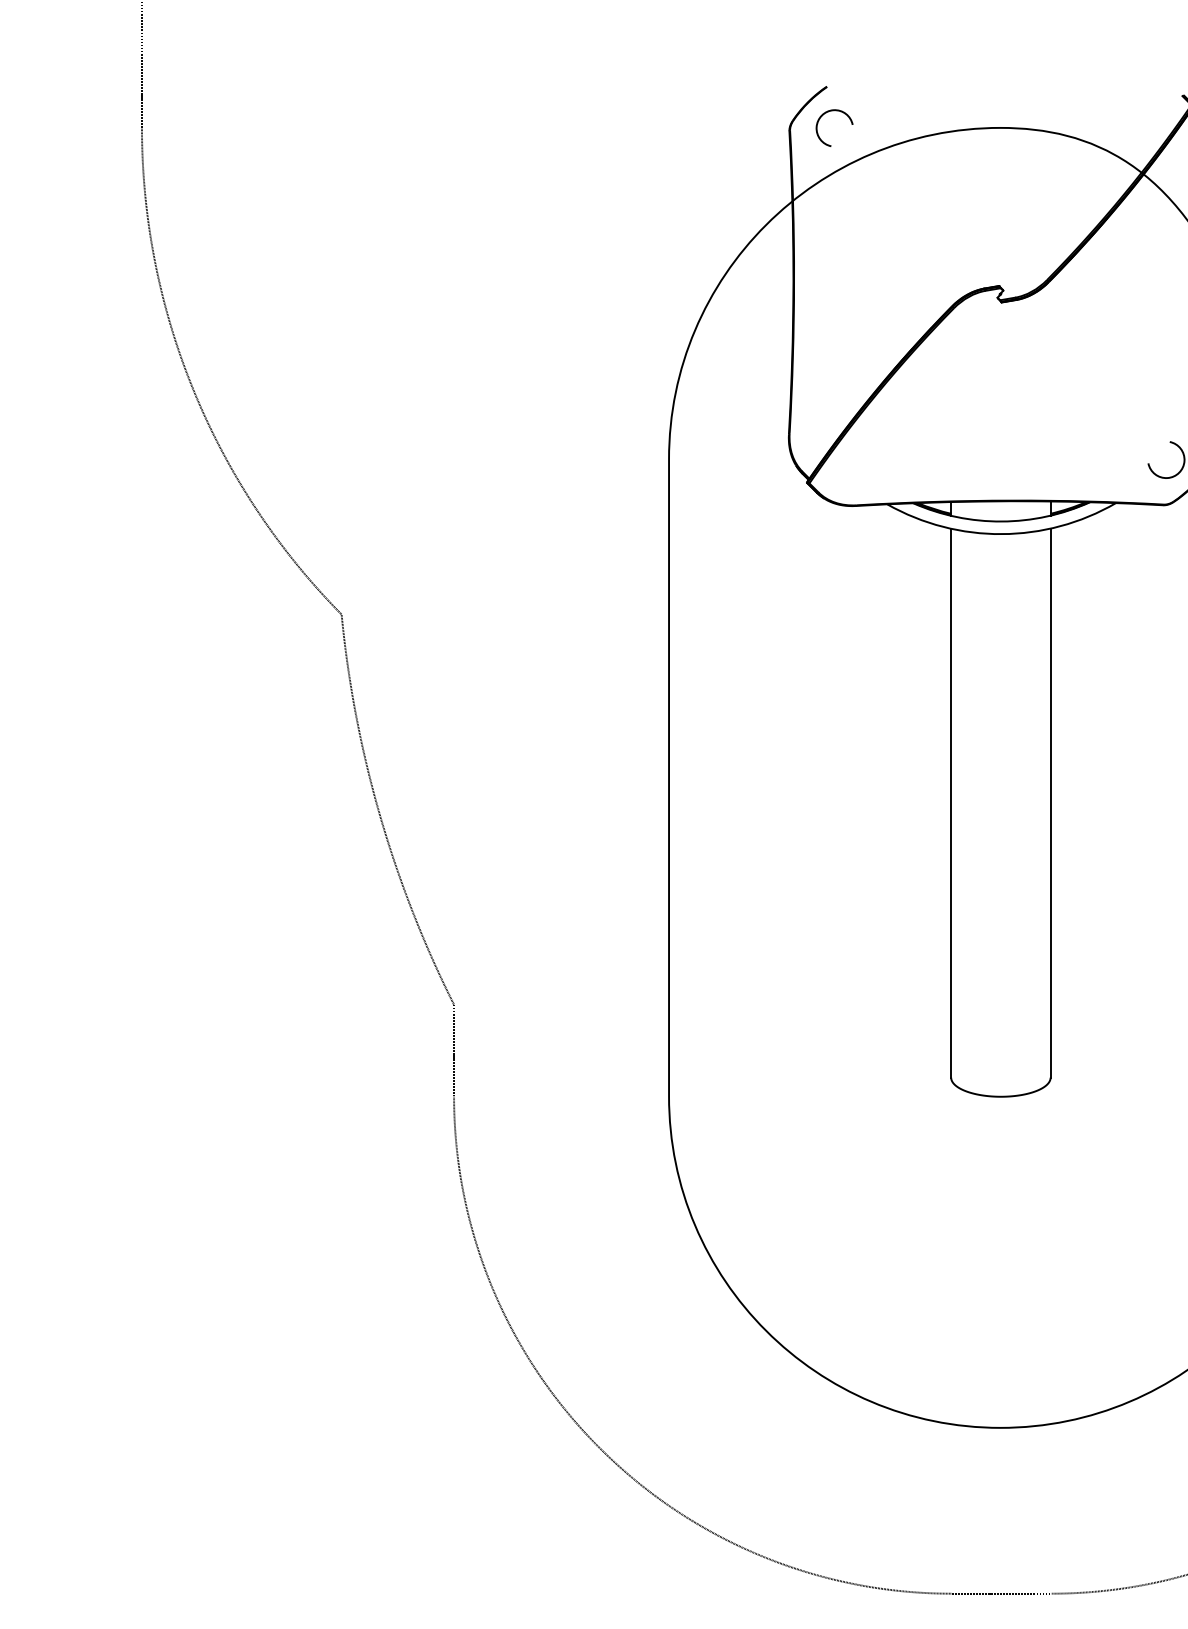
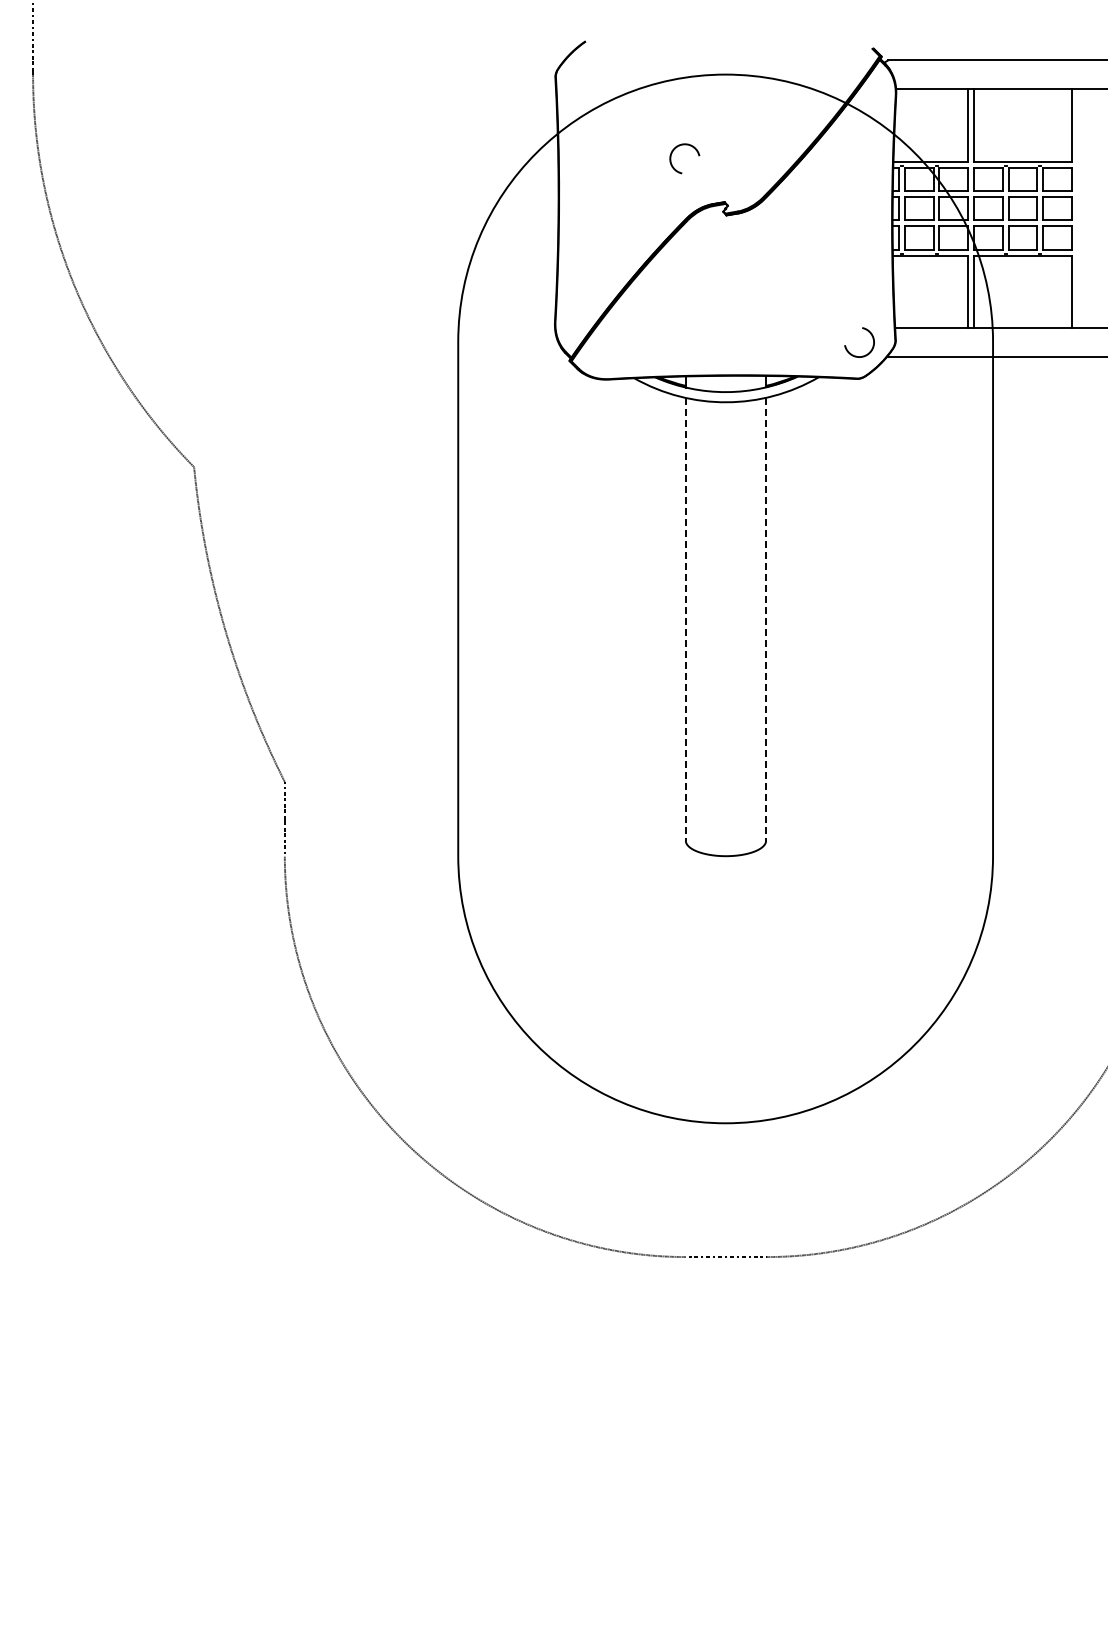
arc: (823, 116) -> (675, 149), moved
line: (950, 803) -> (685, 619), solid -> dashed
line: (1051, 803) -> (766, 619), solid -> dashed

